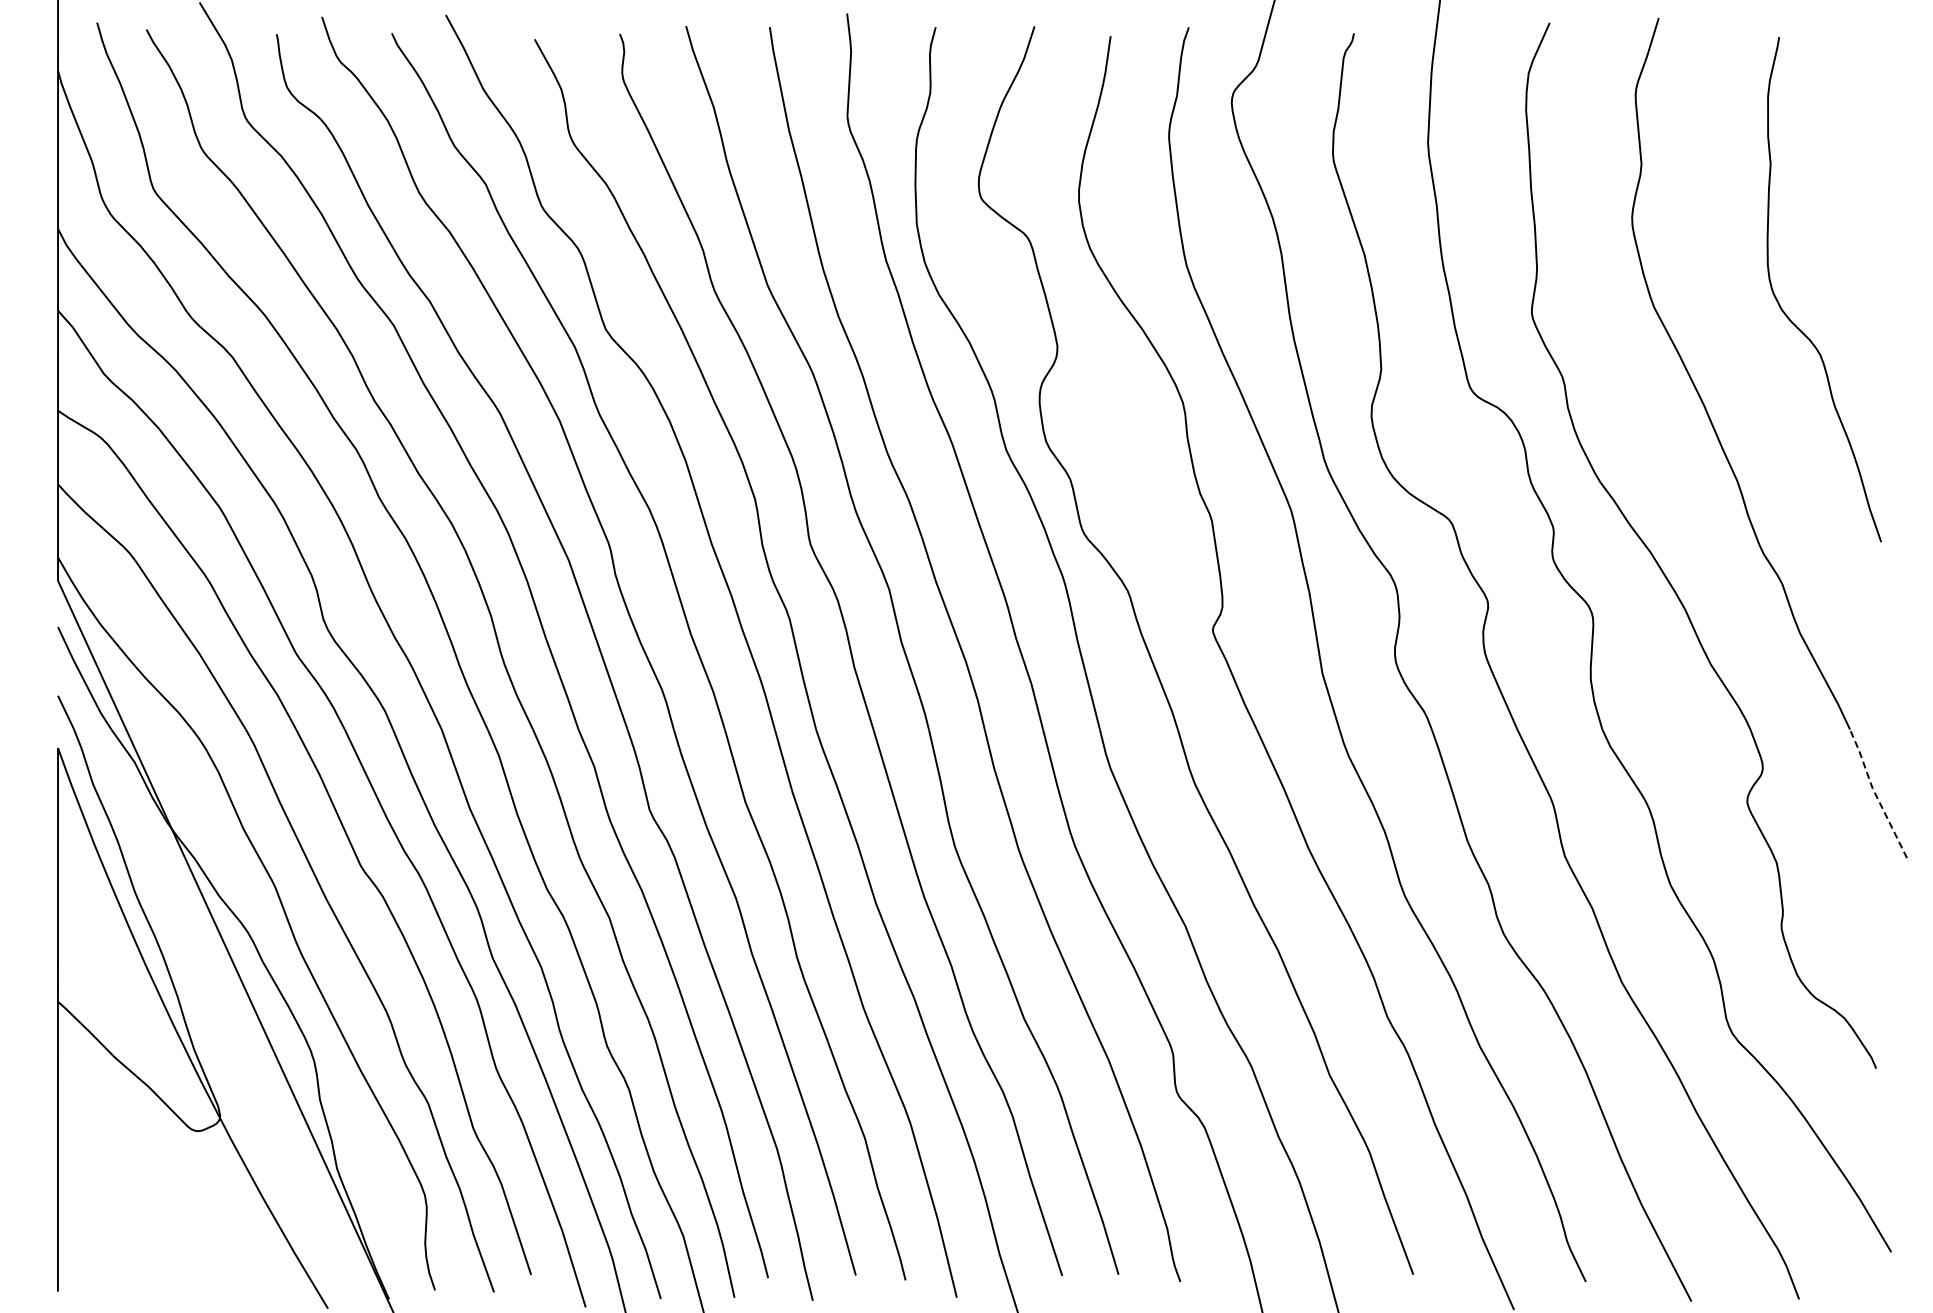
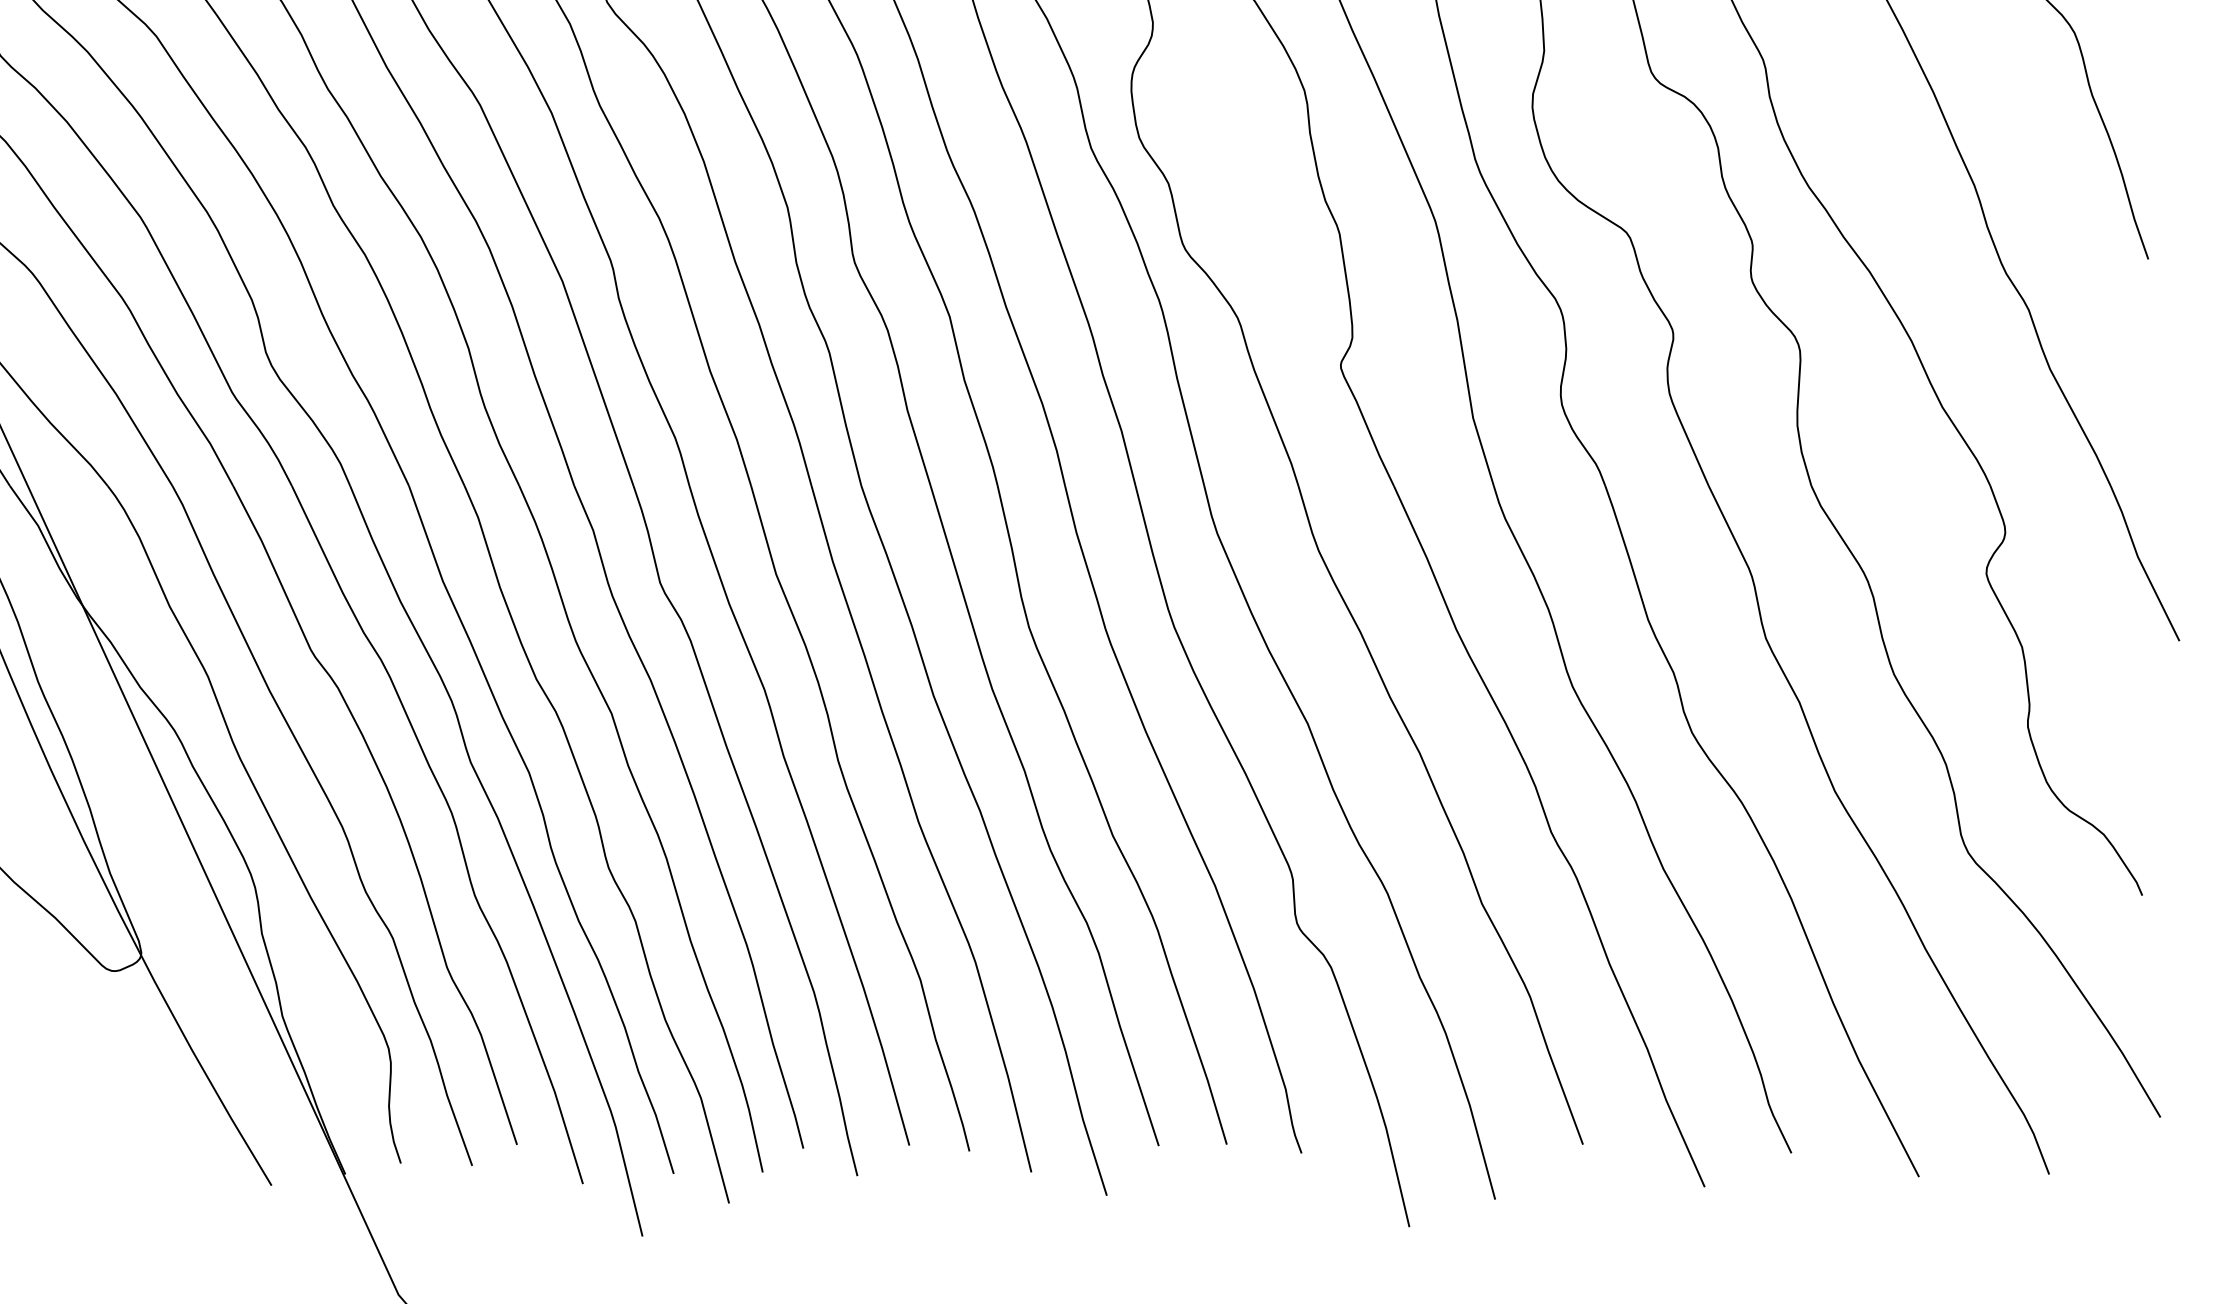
line: (1875, 793) -> (2141, 563), dashed -> solid

